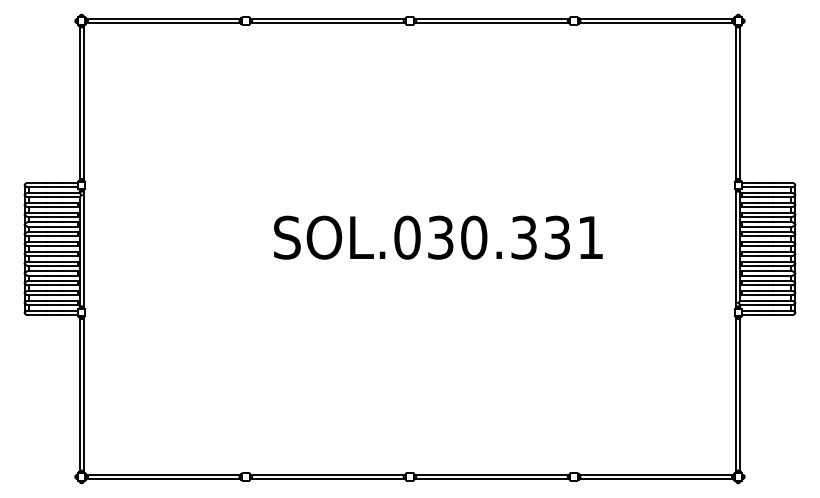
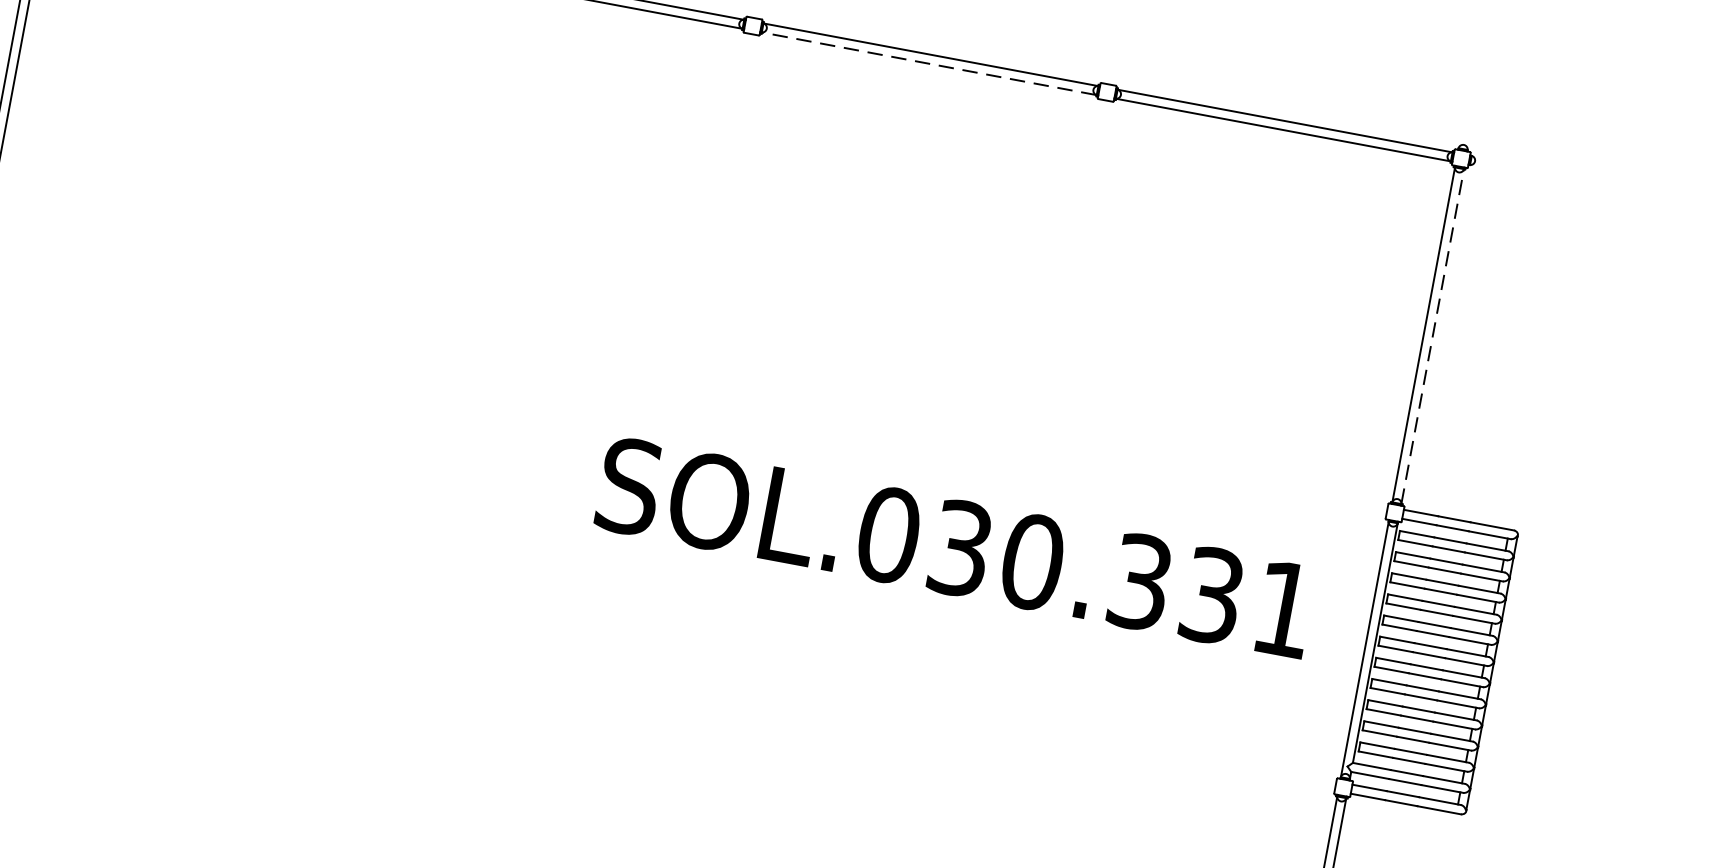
line: (491, 23) -> (927, 64), solid -> dashed
line: (740, 102) -> (1433, 335), solid -> dashed
text: (438, 237) -> (955, 547), moved

